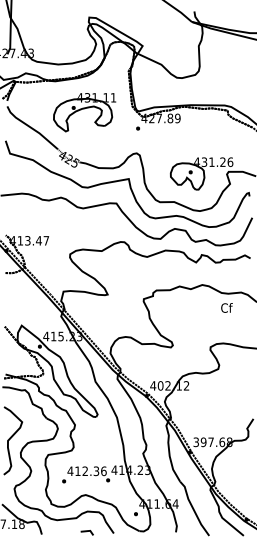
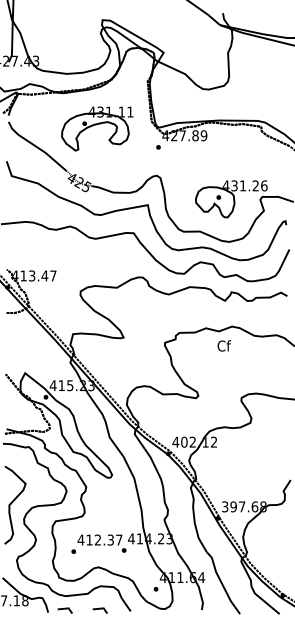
text: (227, 307) -> (224, 345), moved
text: (104, 470) -> (119, 539), 412.36 -> 412.37
line: (56, 531) -> (64, 609), added

